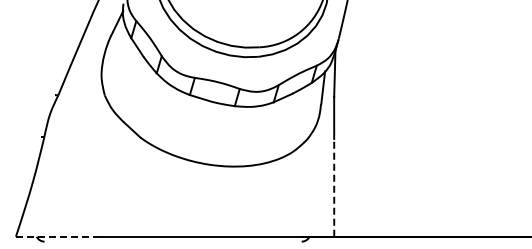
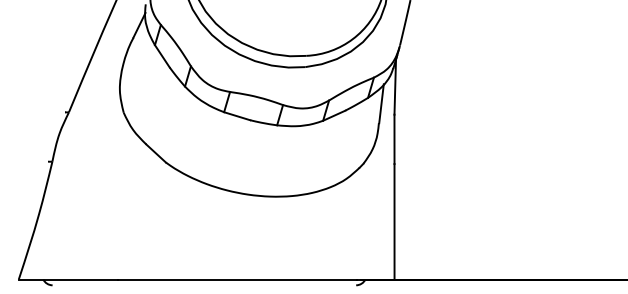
line: (334, 187) -> (394, 221), dashed -> solid
line: (57, 236) -> (67, 279), dashed -> solid

